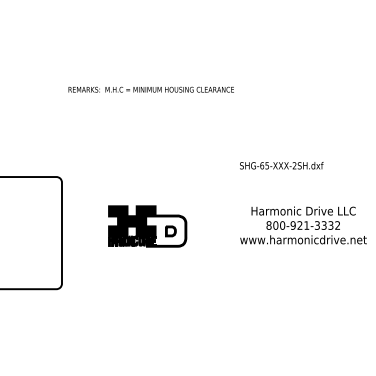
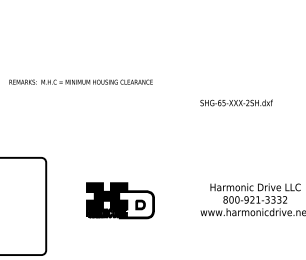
text: (150, 89) -> (80, 82), moved
text: (281, 165) -> (236, 102), moved

